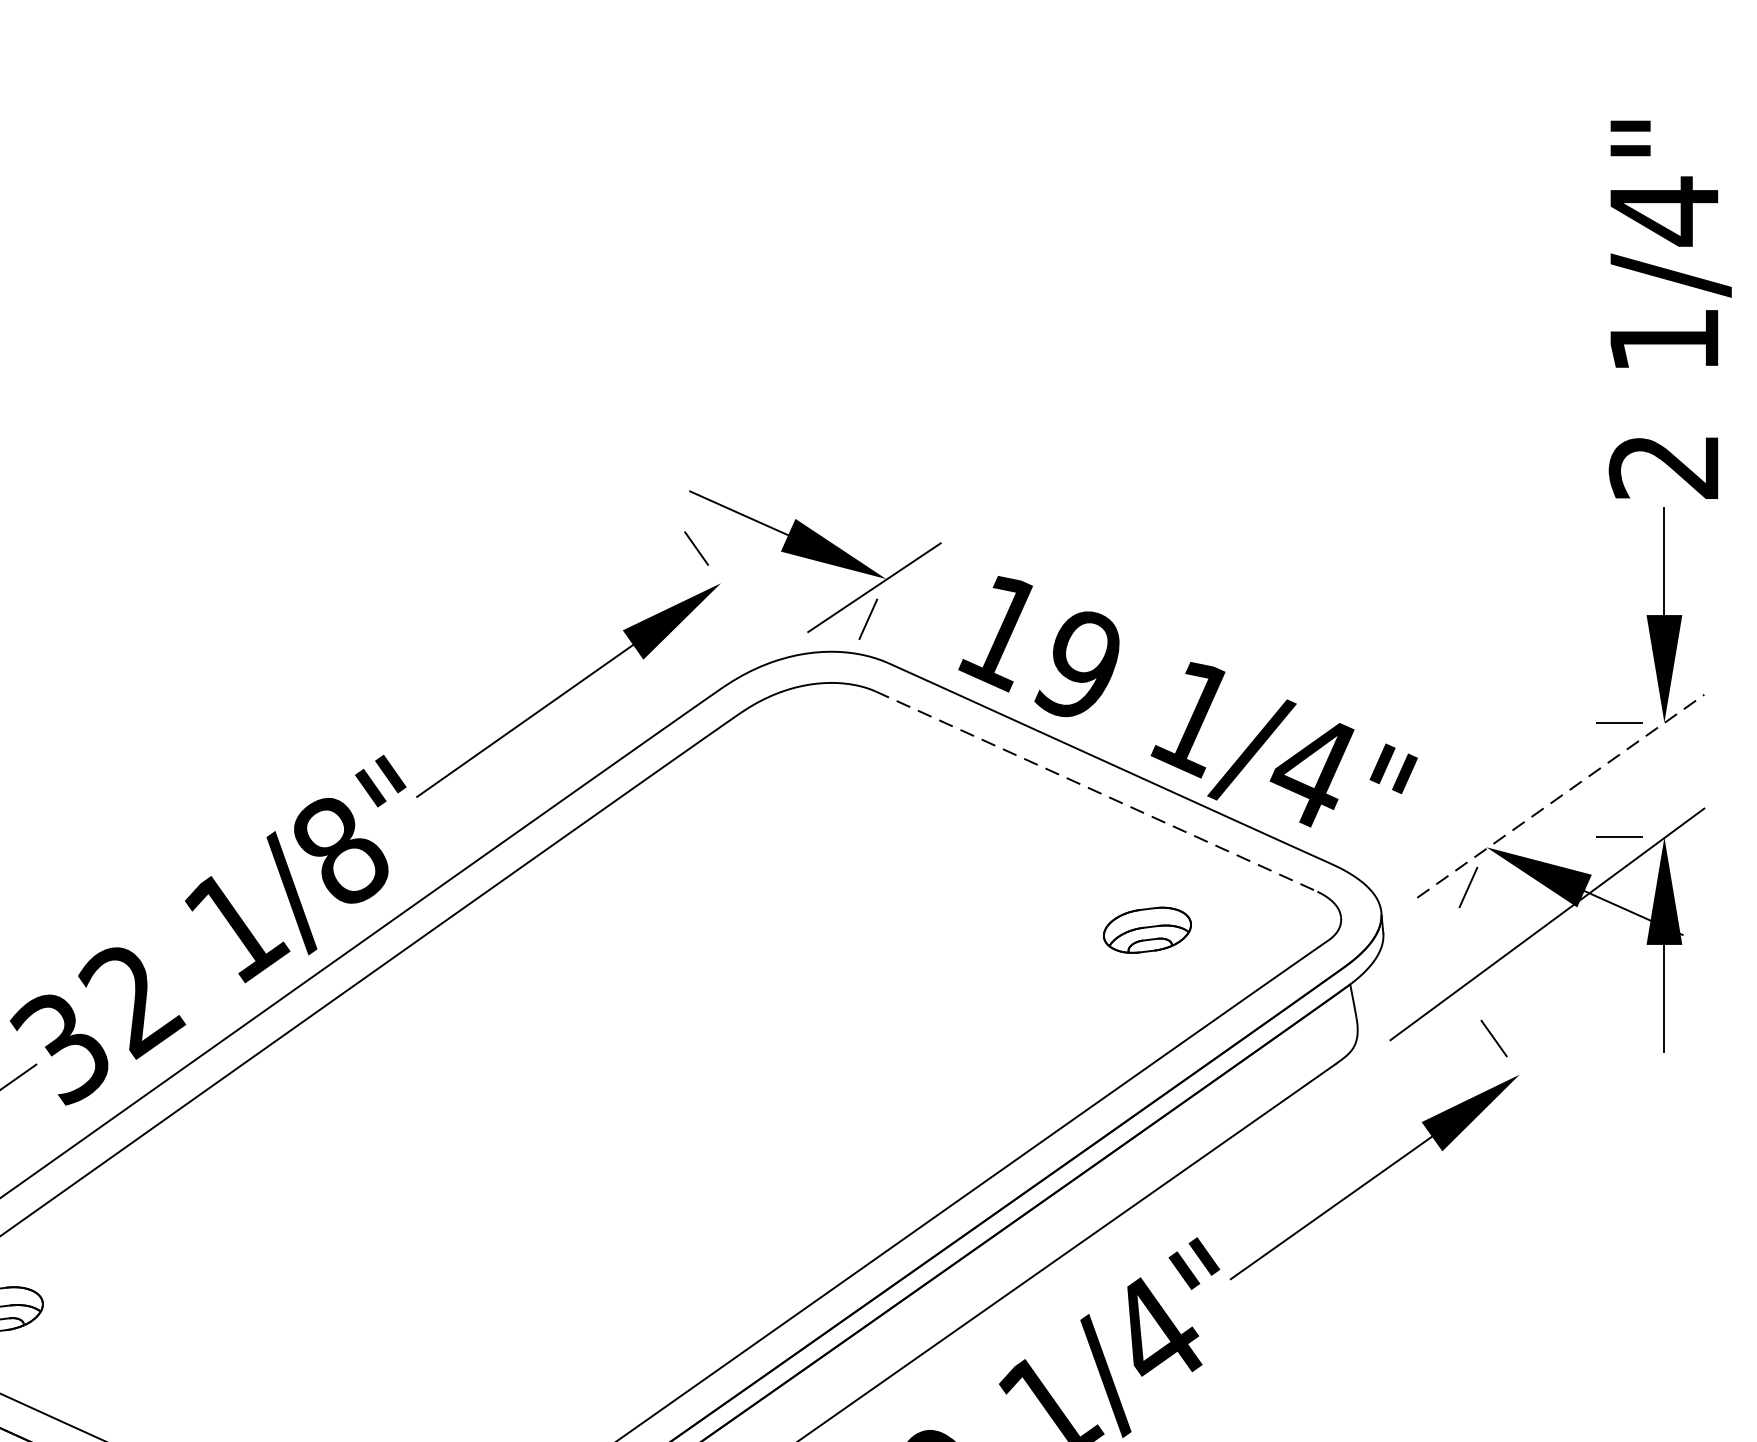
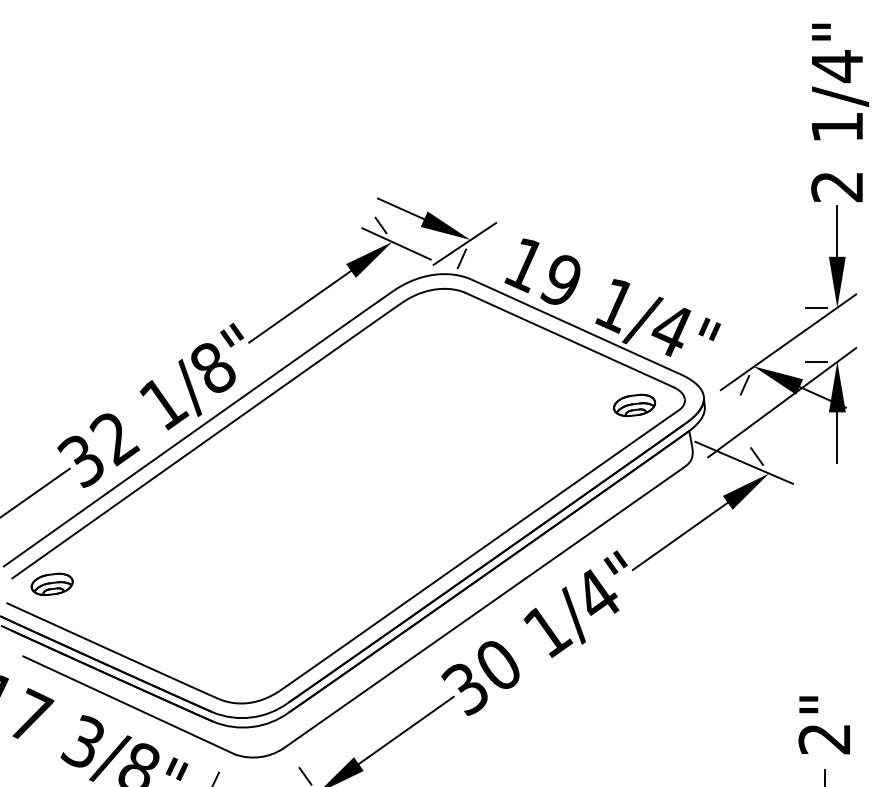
line: (729, 586) -> (396, 243), added
line: (1096, 792) -> (569, 340), dashed -> solid
line: (1560, 796) -> (788, 342), dashed -> solid
part: (1147, 930) -> (634, 405), moved
line: (1465, 1051) -> (743, 462), added

